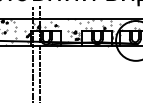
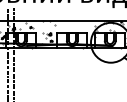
hatch: (96, 31) -> (71, 33), removed

